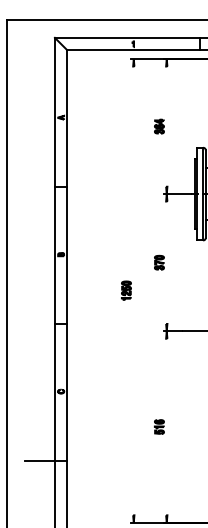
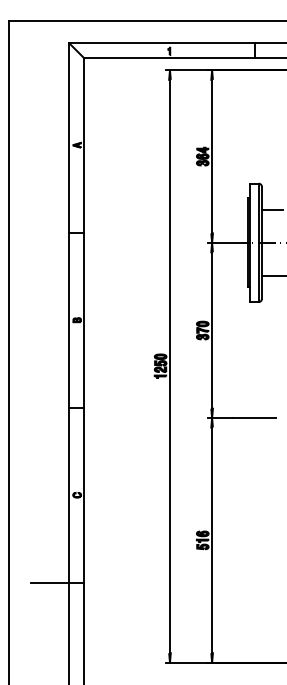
line: (167, 126) -> (212, 156), added
line: (167, 262) -> (212, 330), added
line: (133, 290) -> (169, 366), added
line: (167, 427) -> (212, 540), added

